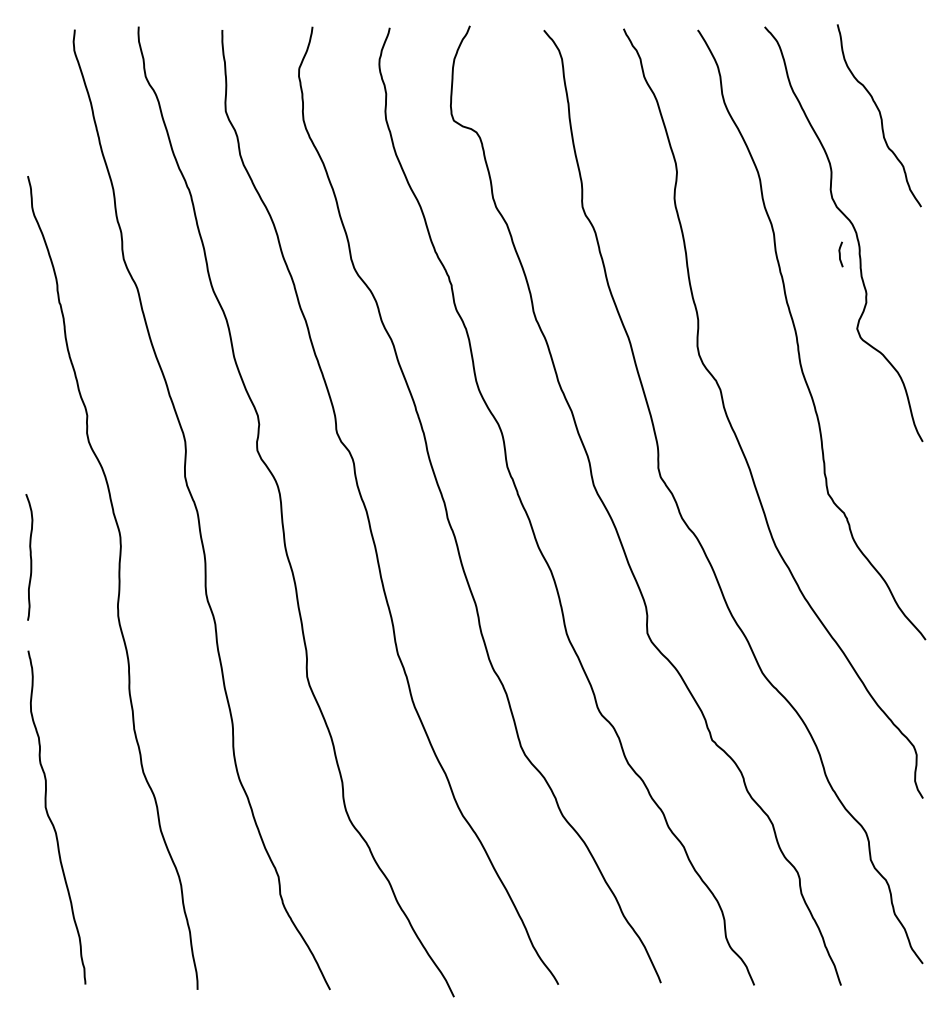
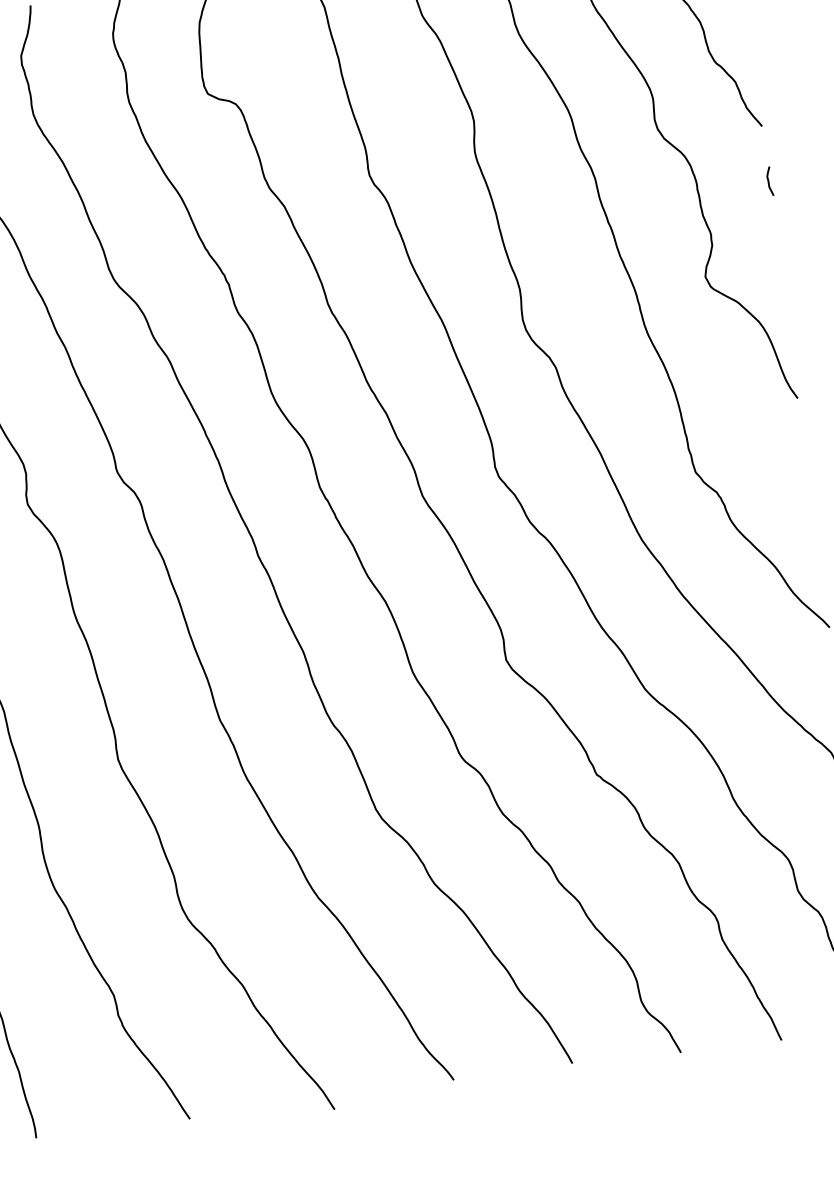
curve: (840, 254) -> (769, 181), moved

